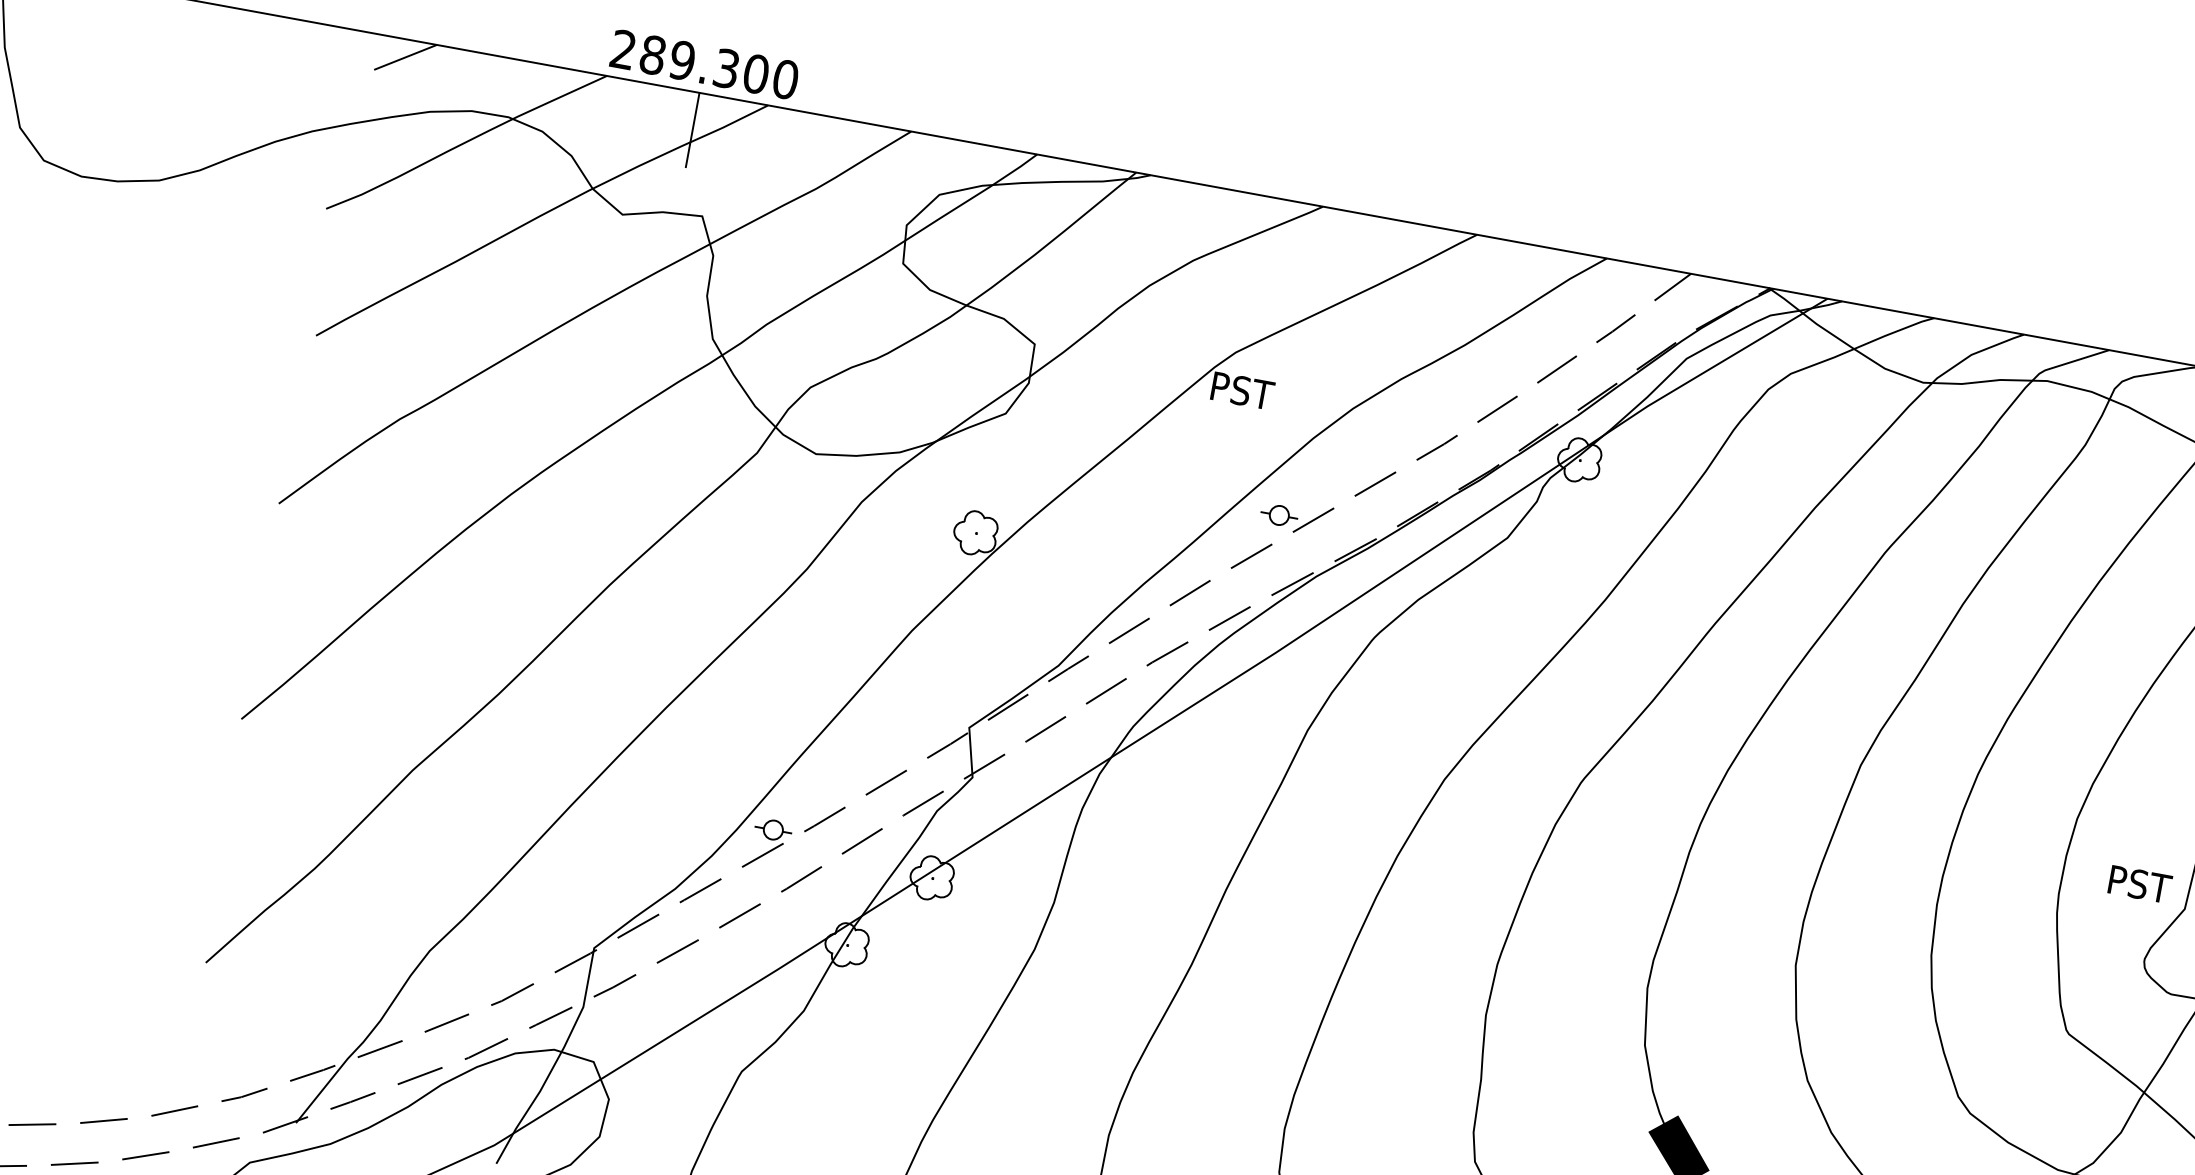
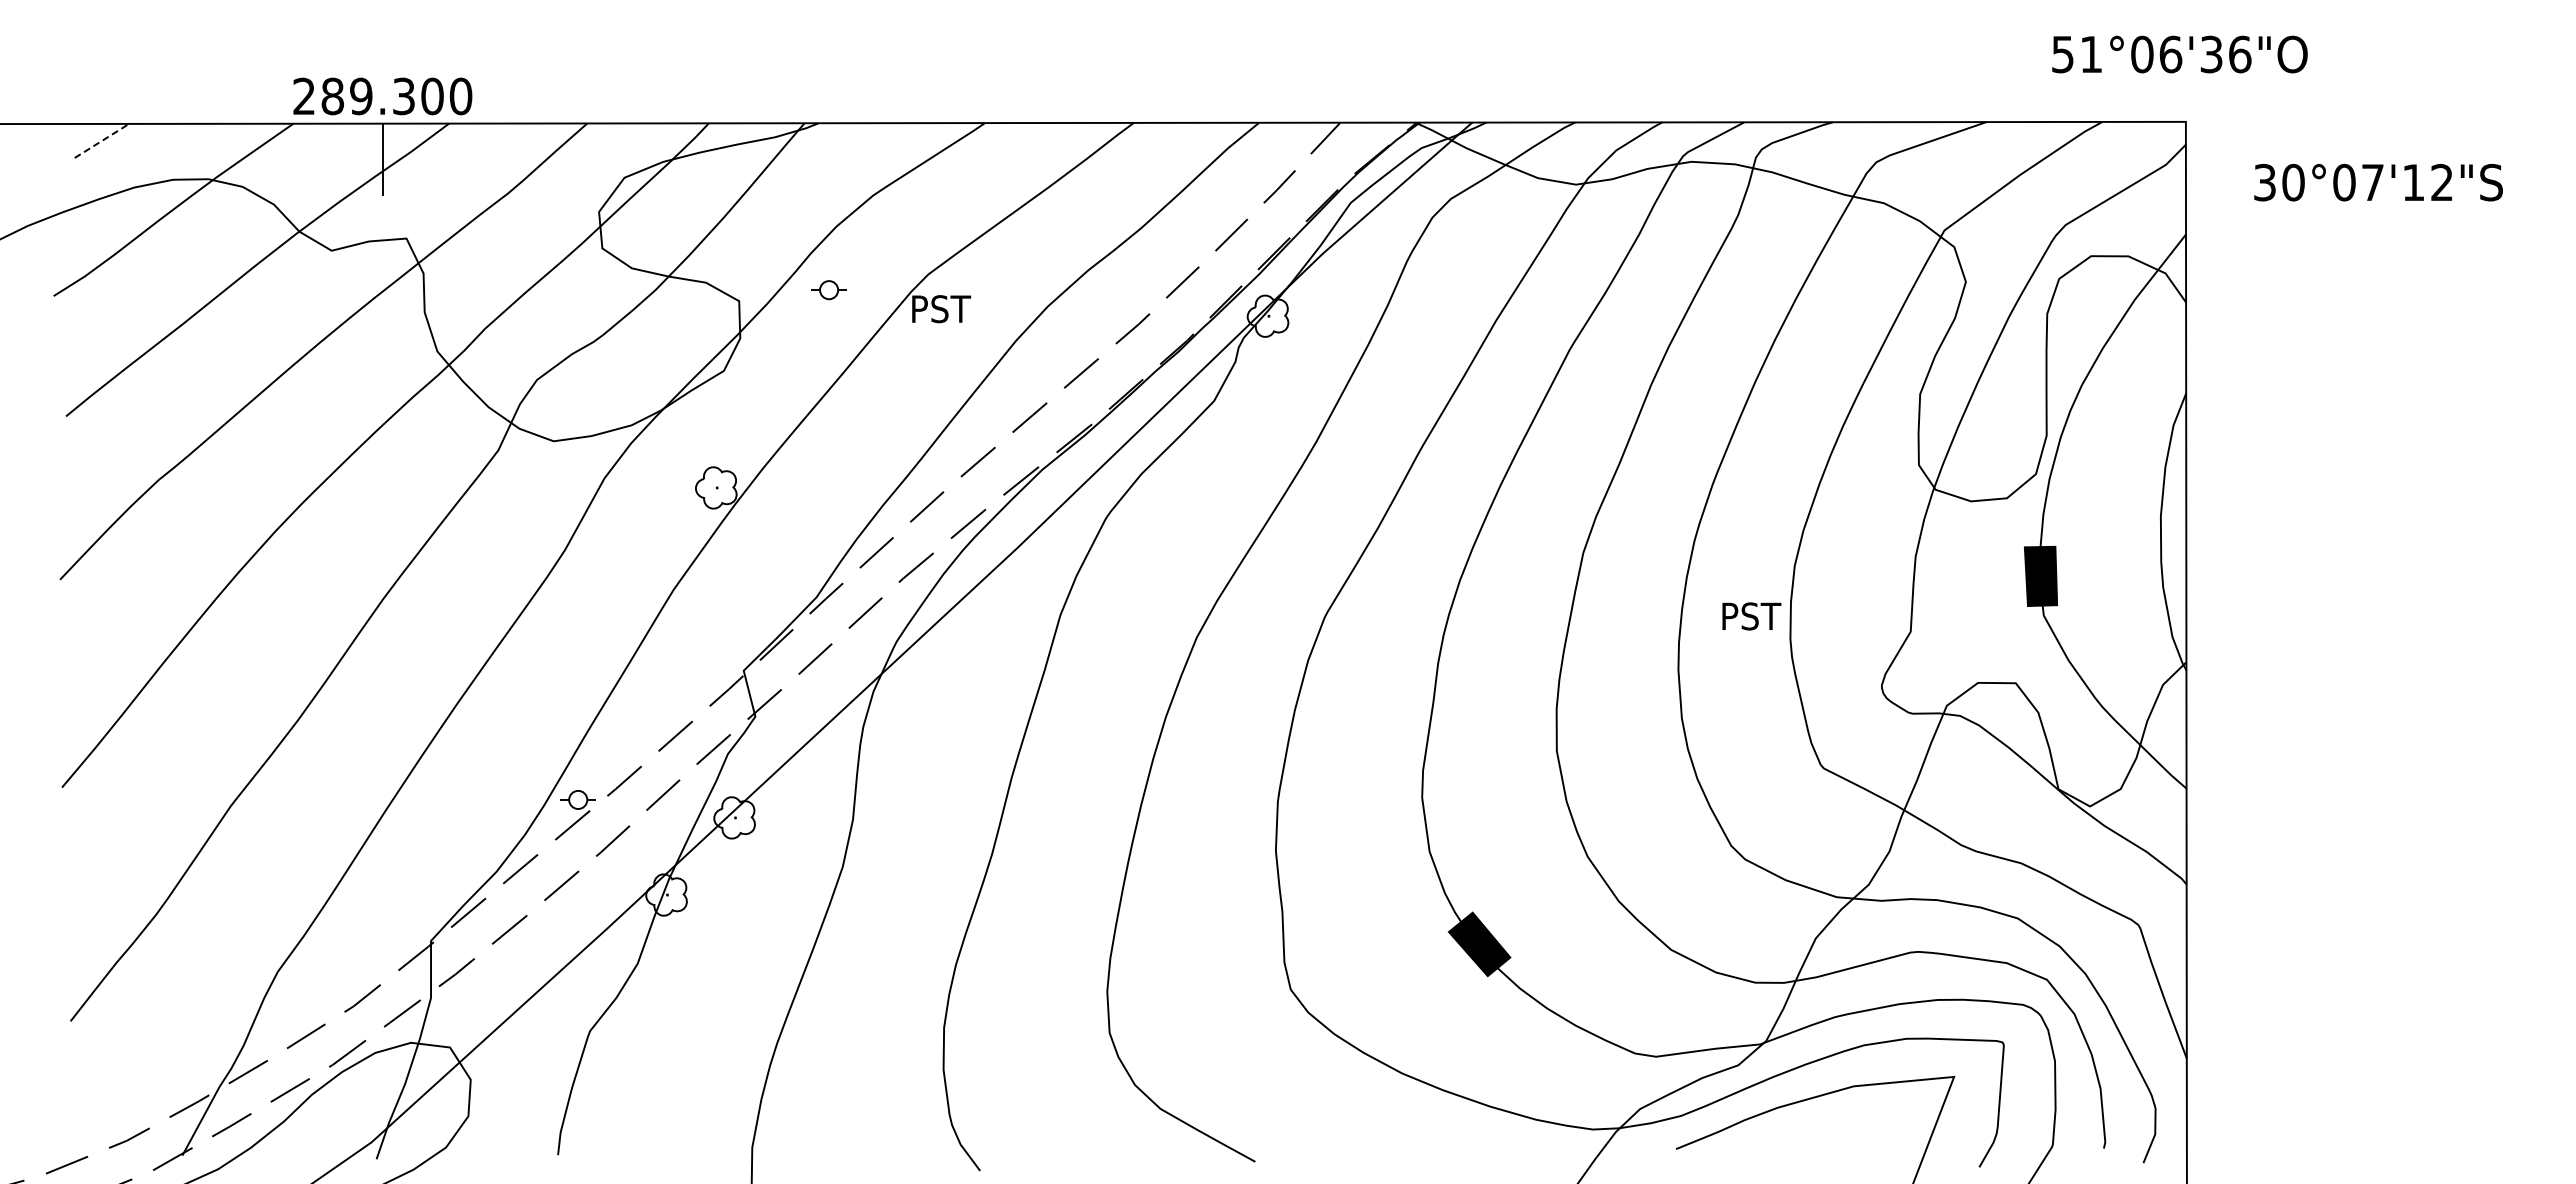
line: (406, 57) -> (102, 140), solid -> dashed
part: (1278, 515) -> (828, 290), moved
text: (2139, 884) -> (1751, 616), moved

